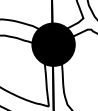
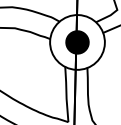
fill: (53, 44) -> (77, 42), removed

